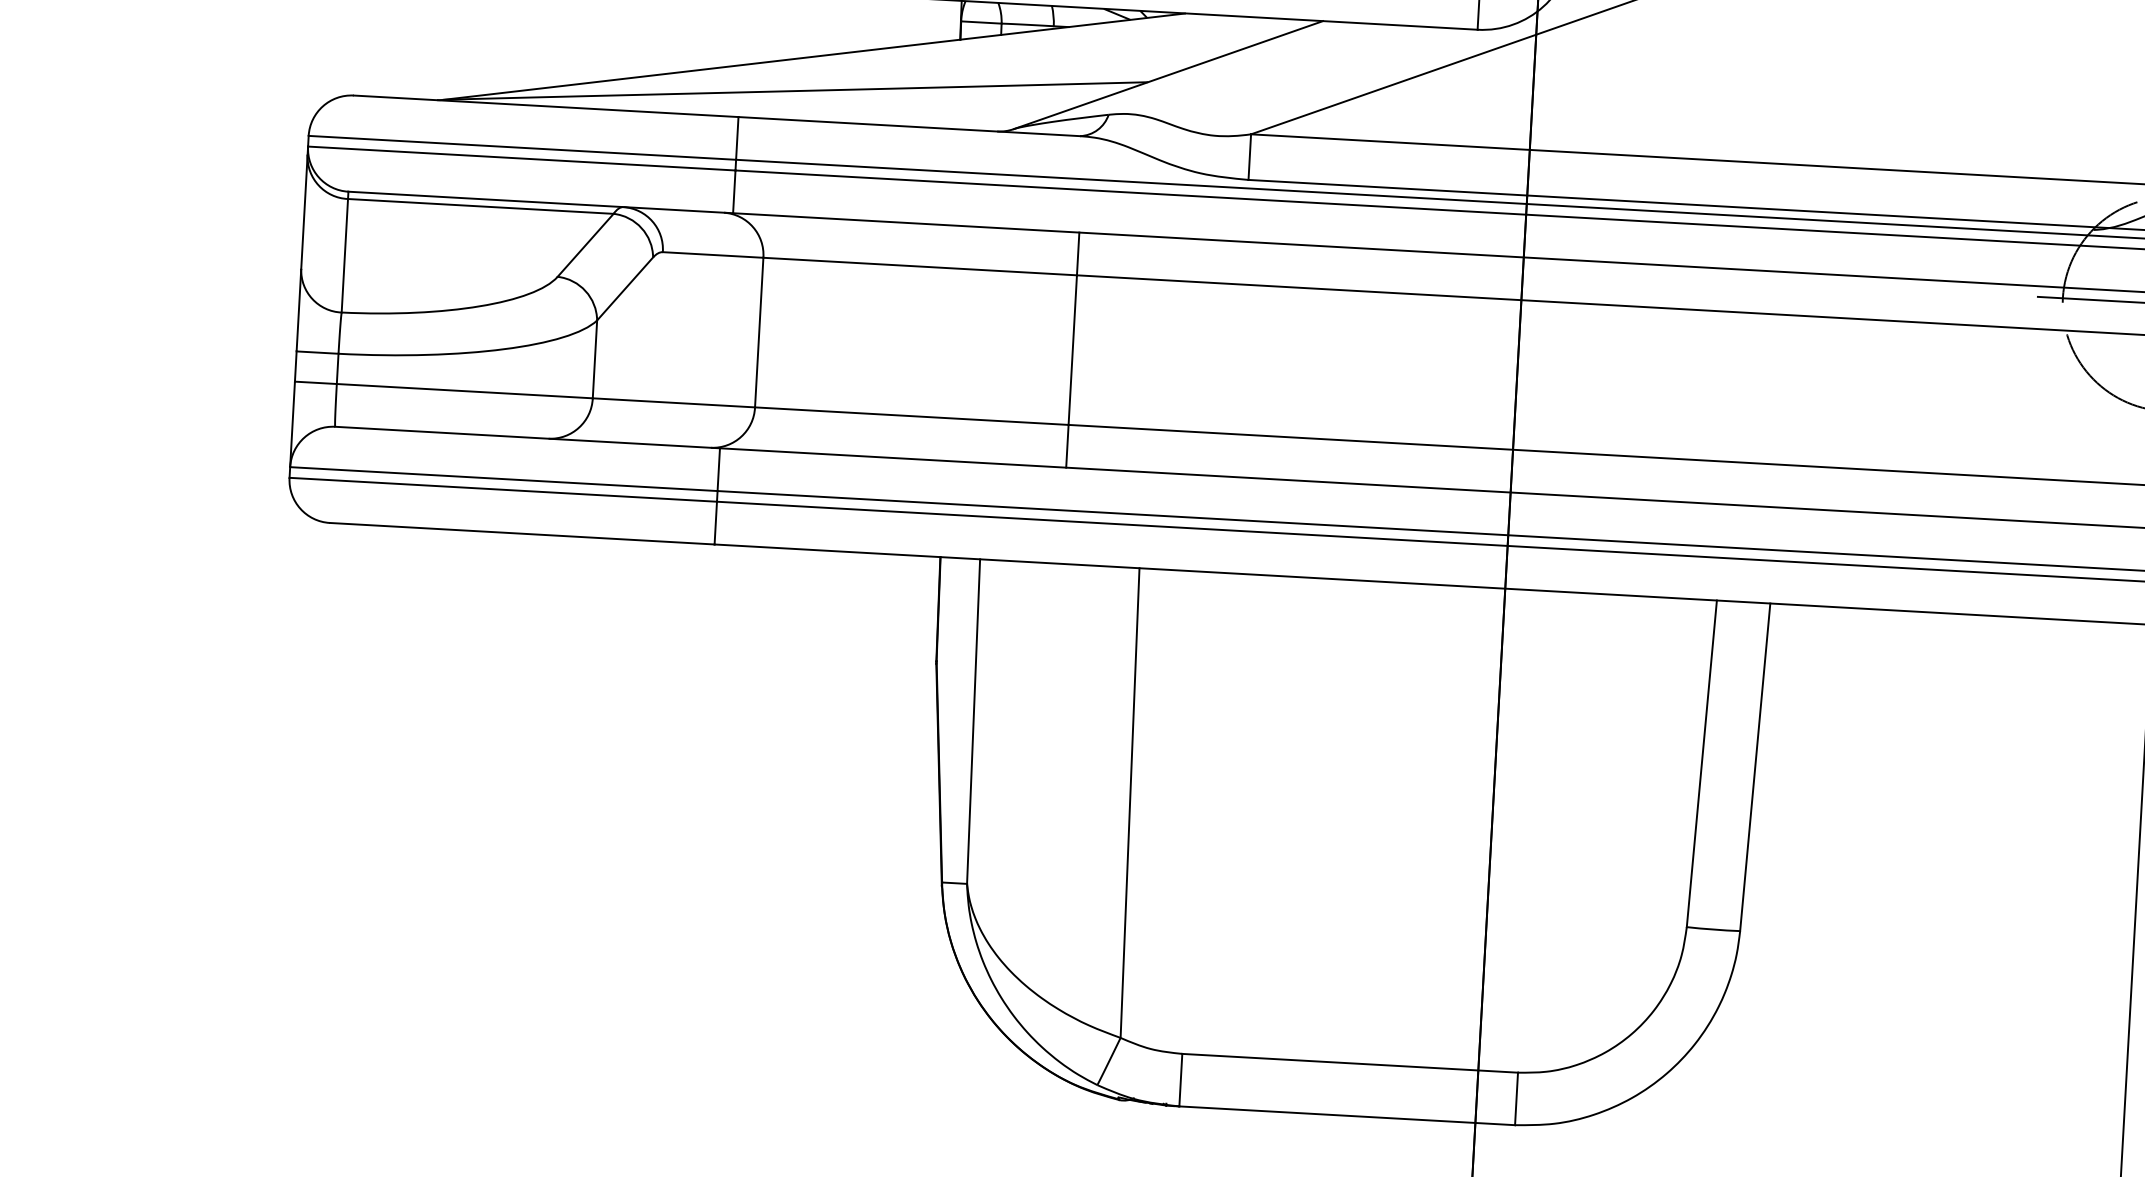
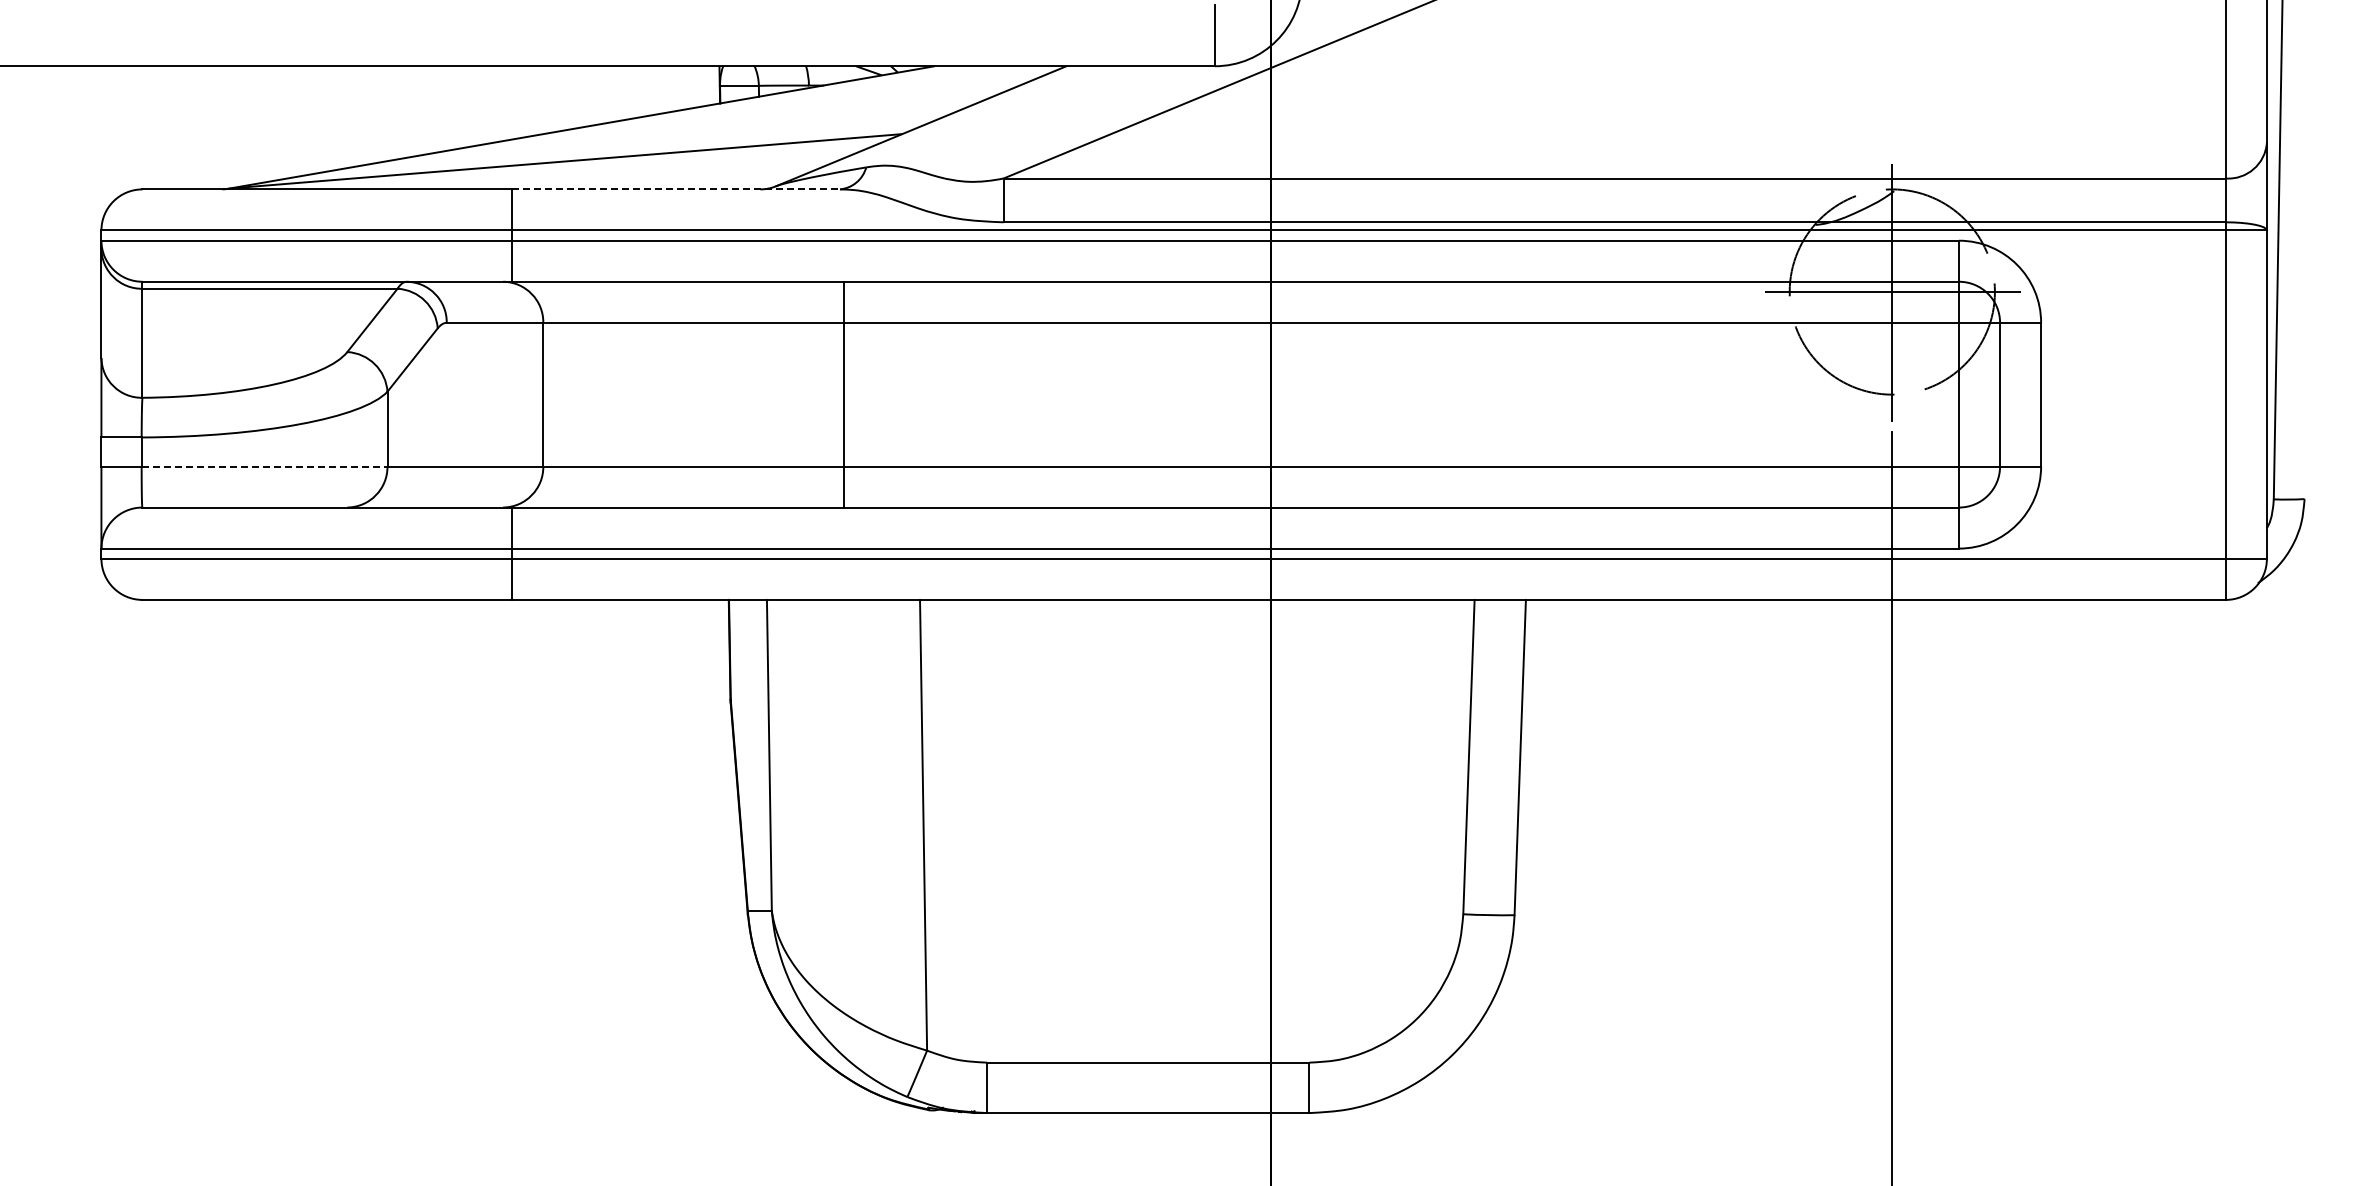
line: (909, 126) -> (676, 189), solid -> dashed
line: (464, 391) -> (264, 466), solid -> dashed

